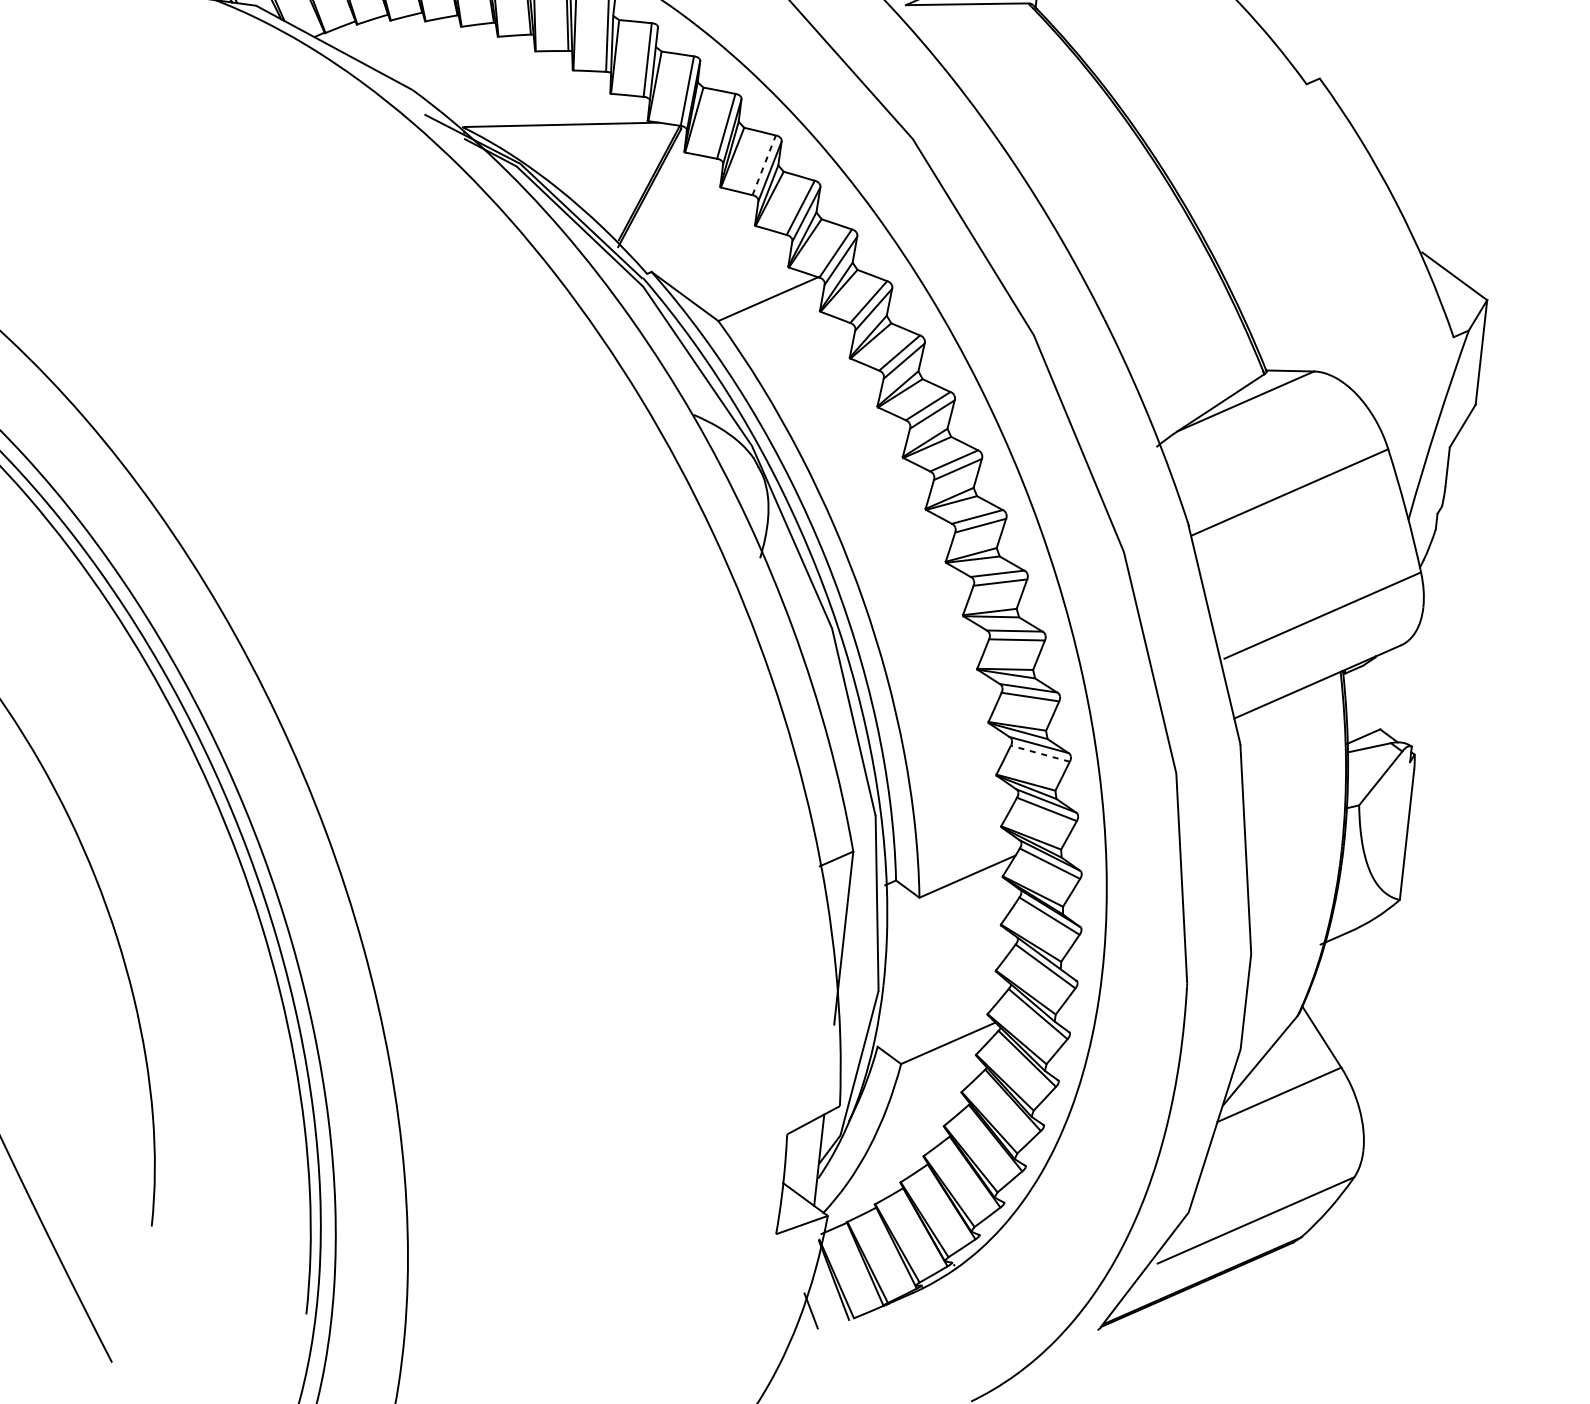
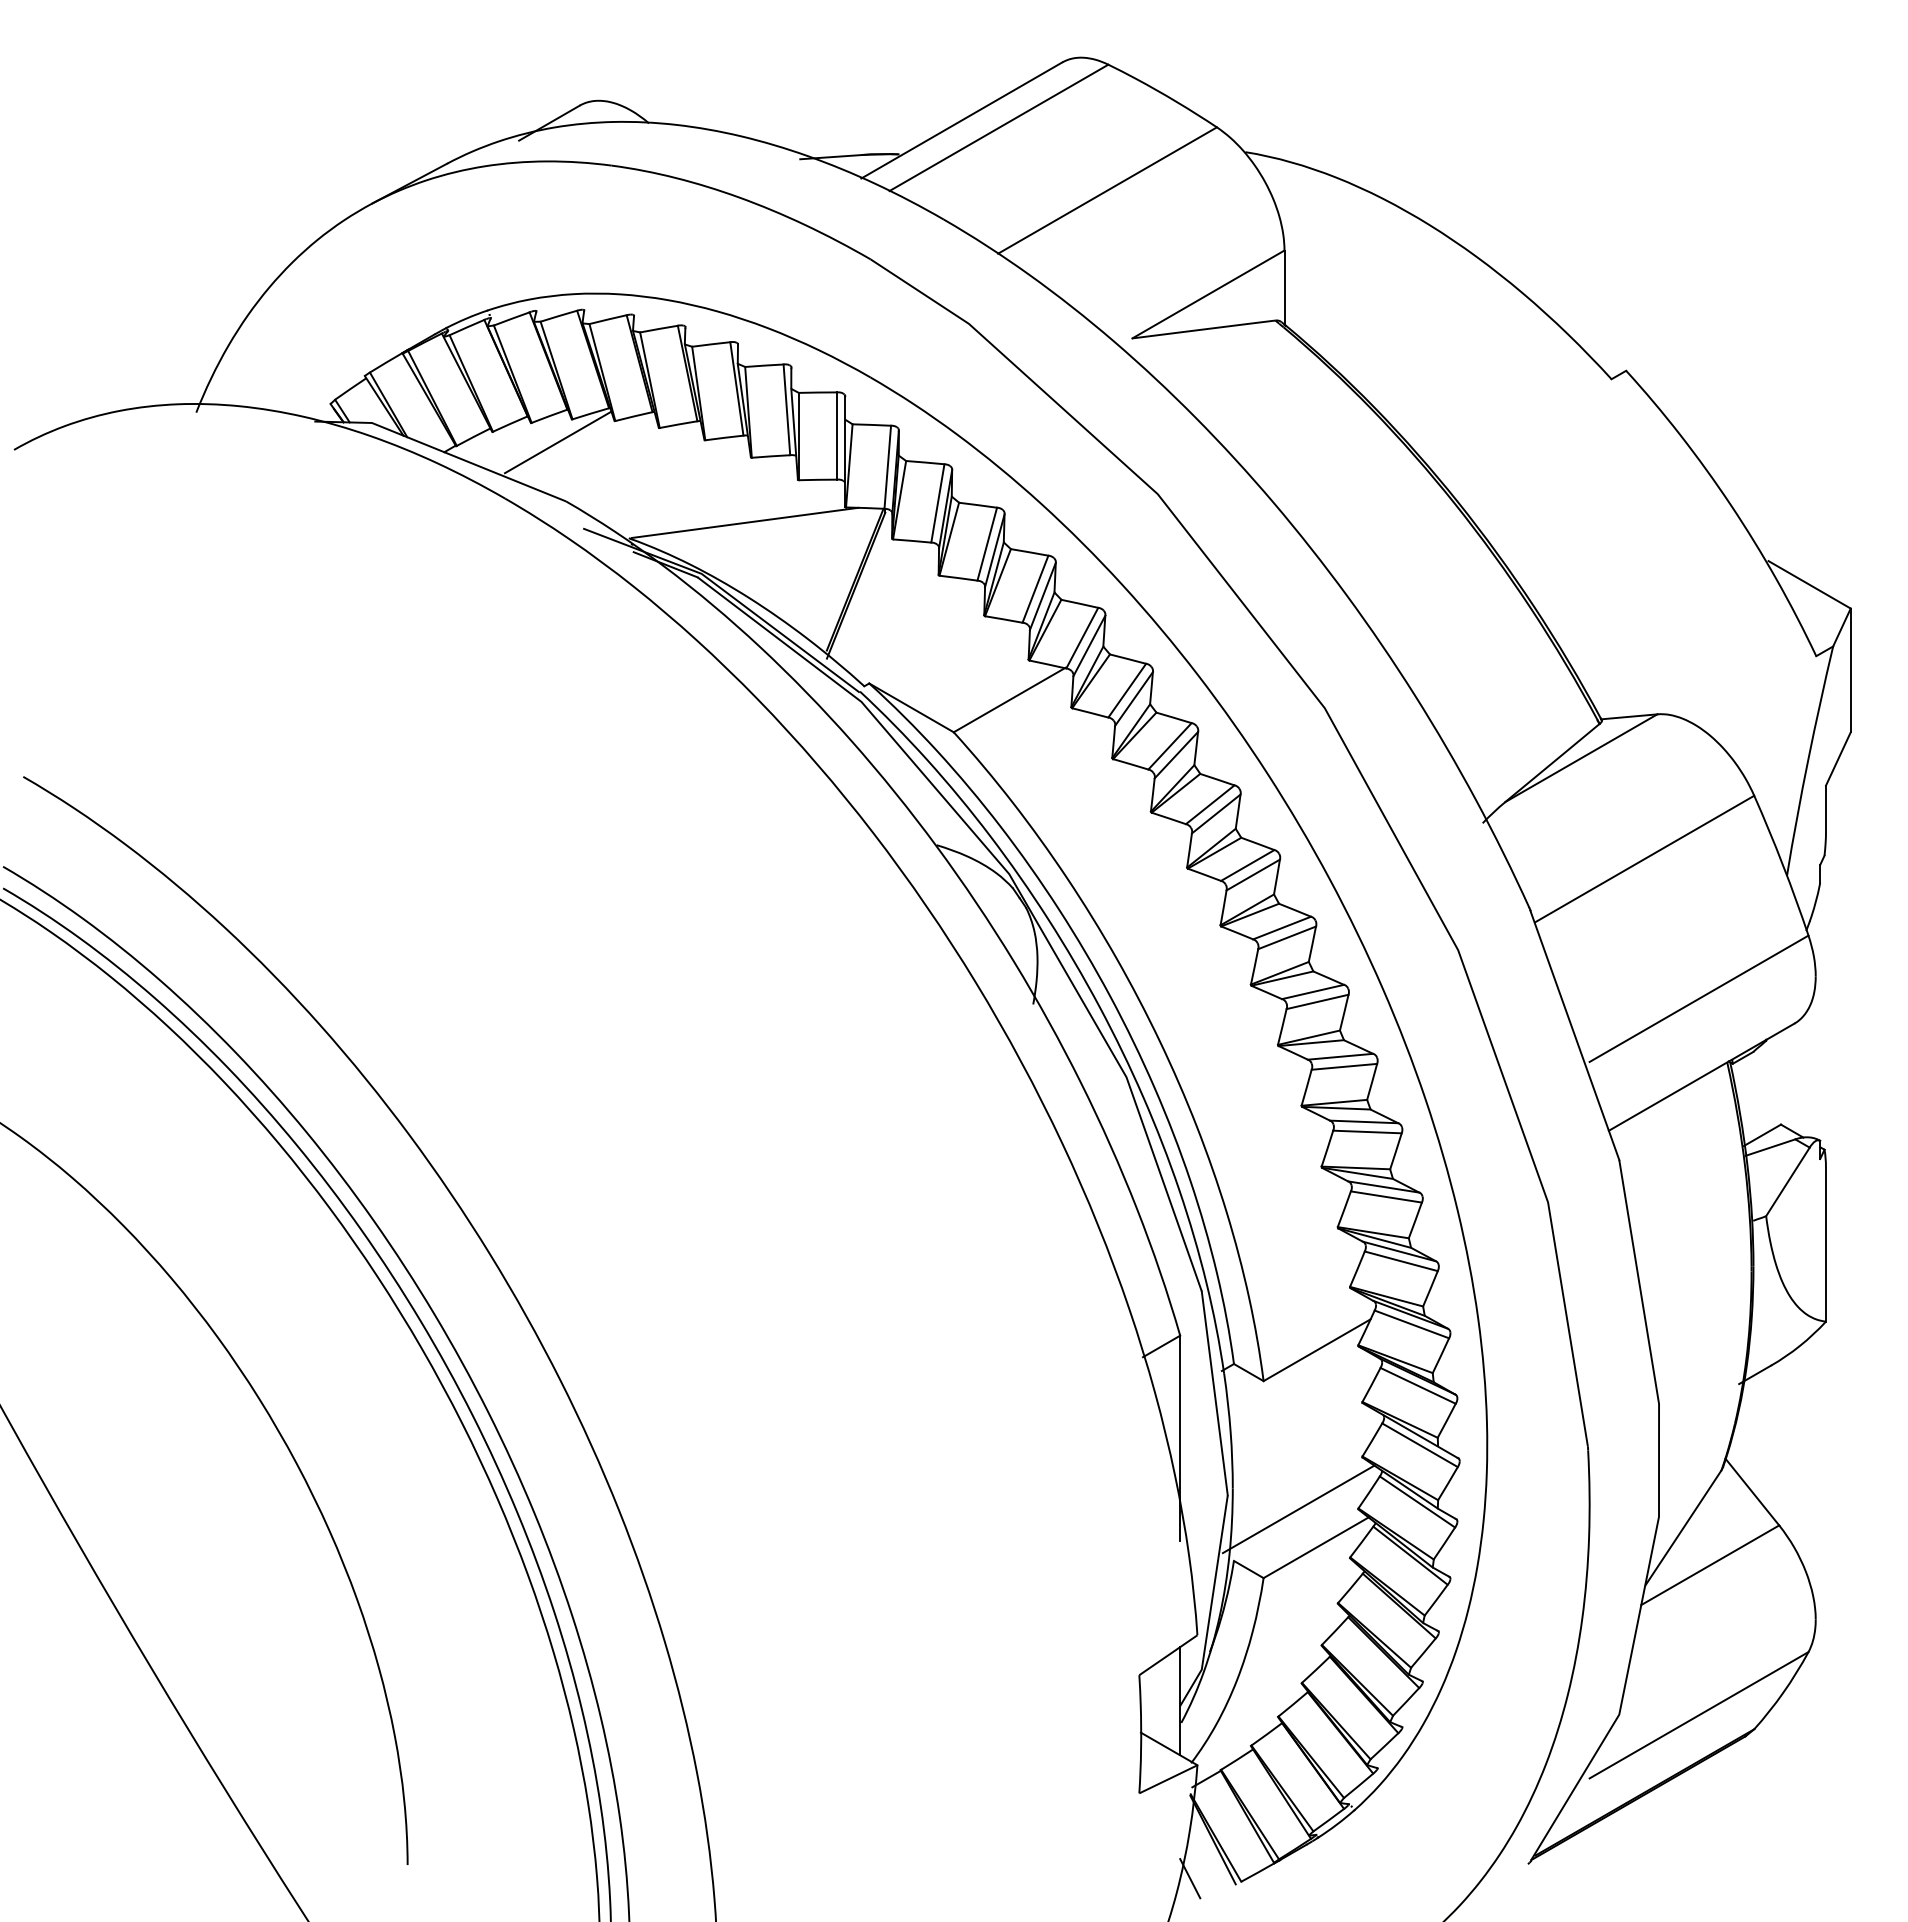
line: (410, 39) -> (557, 442), added
line: (764, 165) -> (987, 544), dashed -> solid
line: (1040, 754) -> (1386, 1197), dashed -> solid
line: (936, 1009) -> (1298, 1509), added

